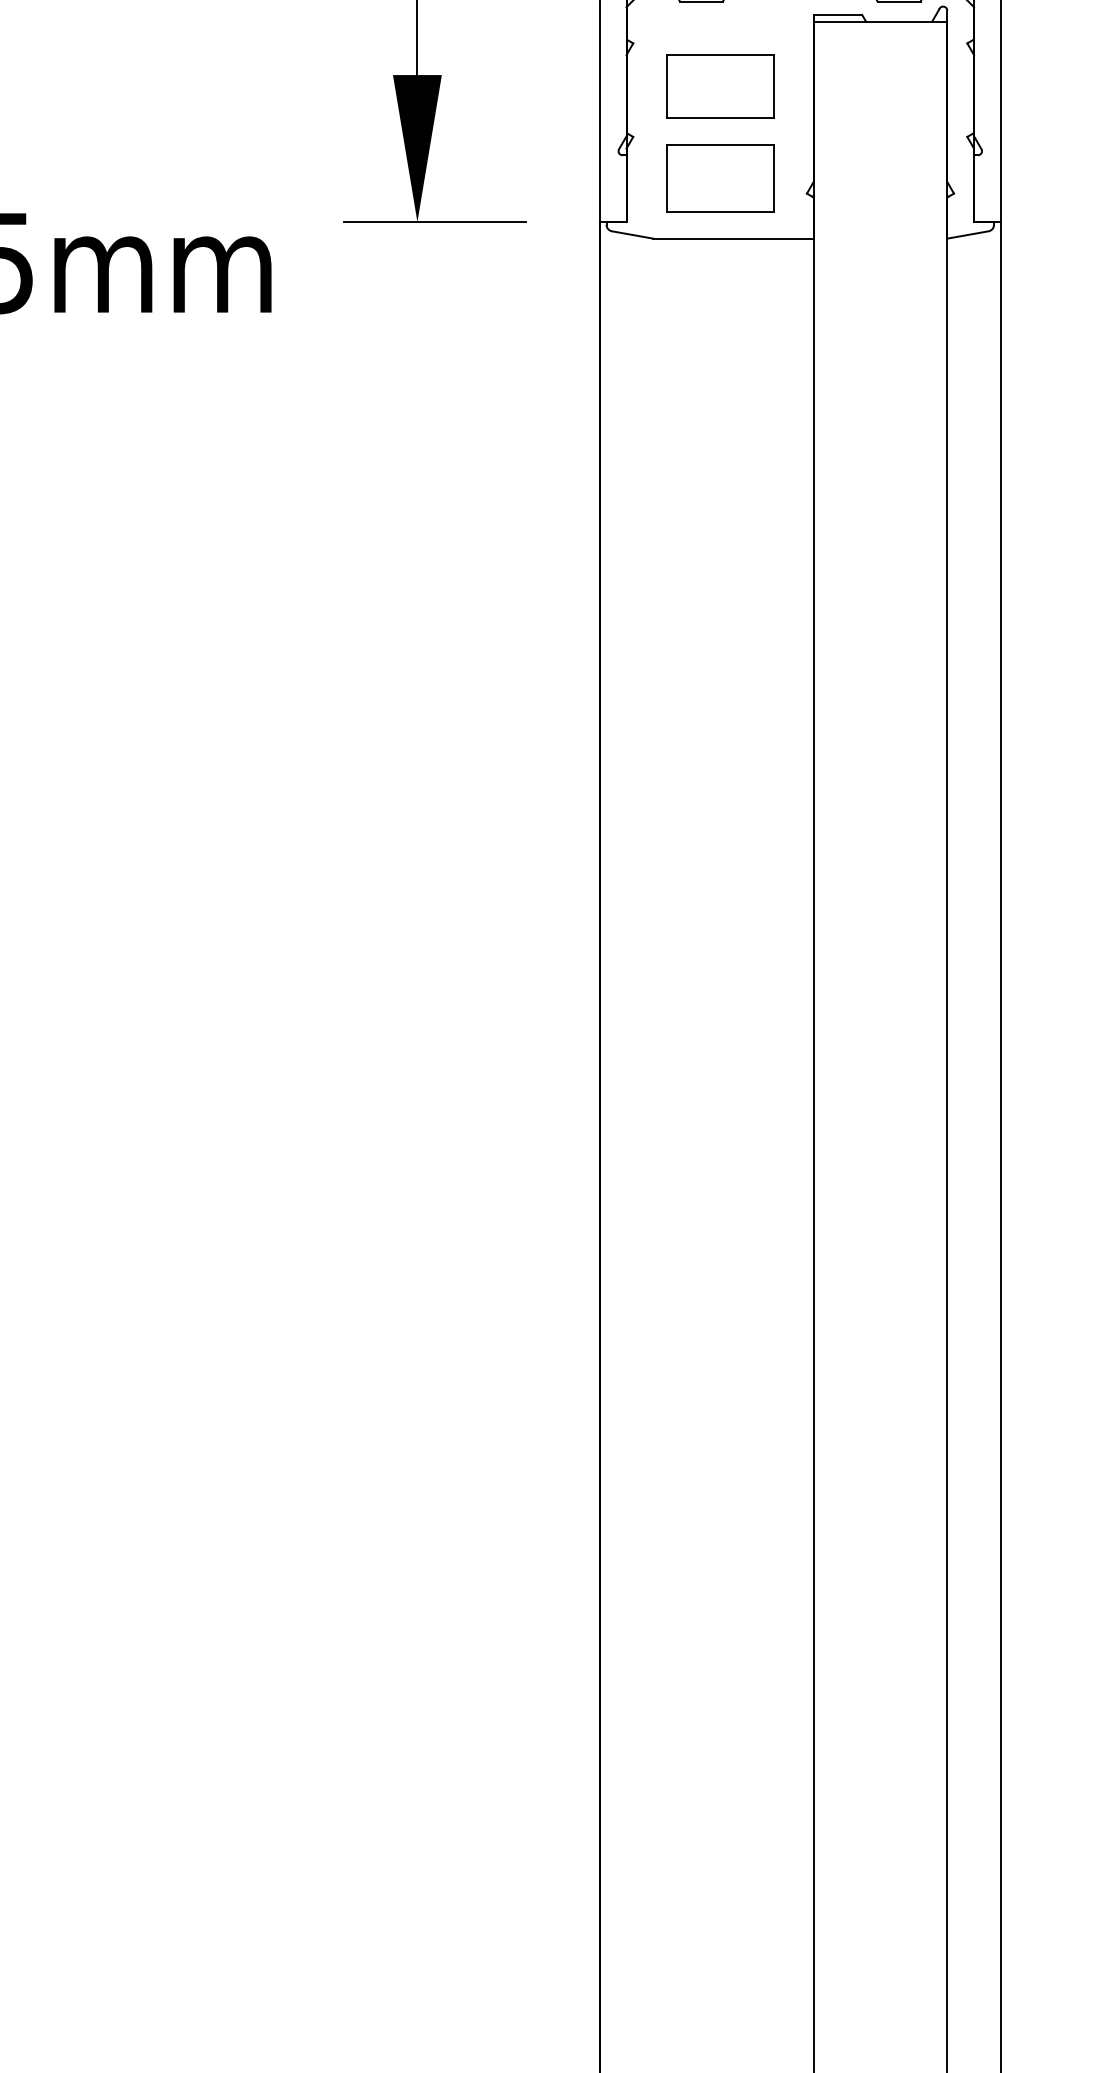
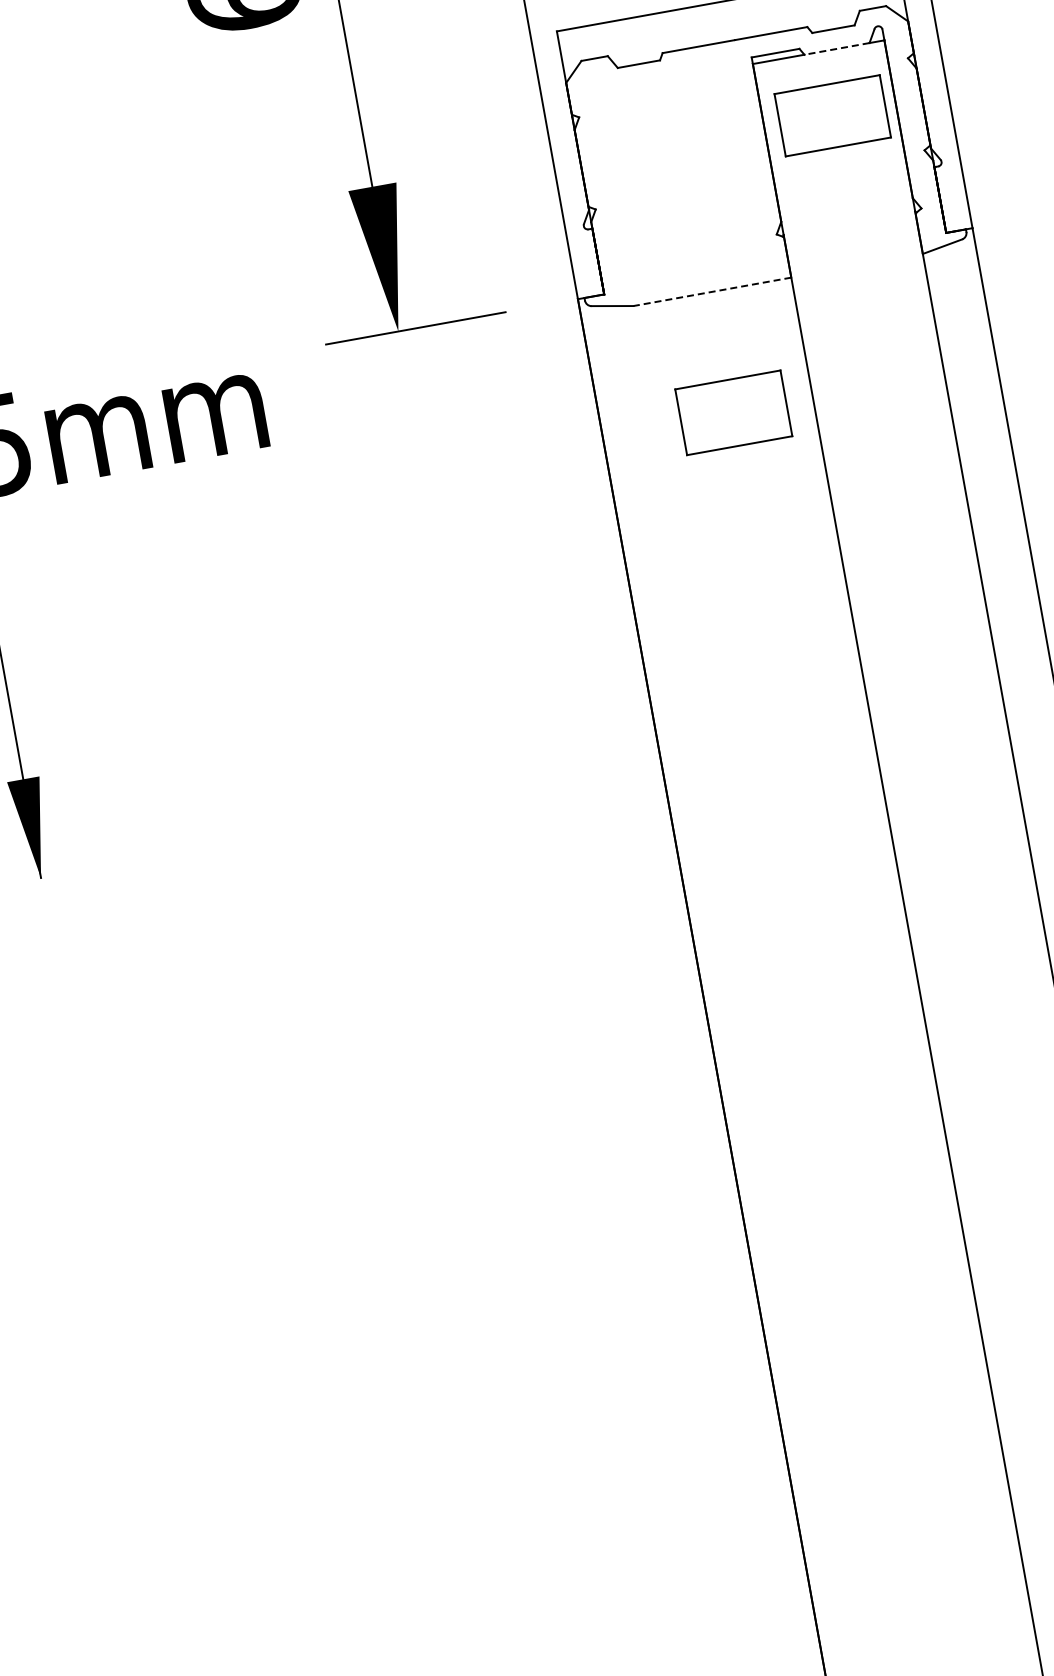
line: (898, 21) -> (836, 48), solid -> dashed
part: (720, 86) -> (833, 115), moved
part: (720, 178) -> (734, 412), moved
line: (732, 238) -> (711, 291), solid -> dashed

